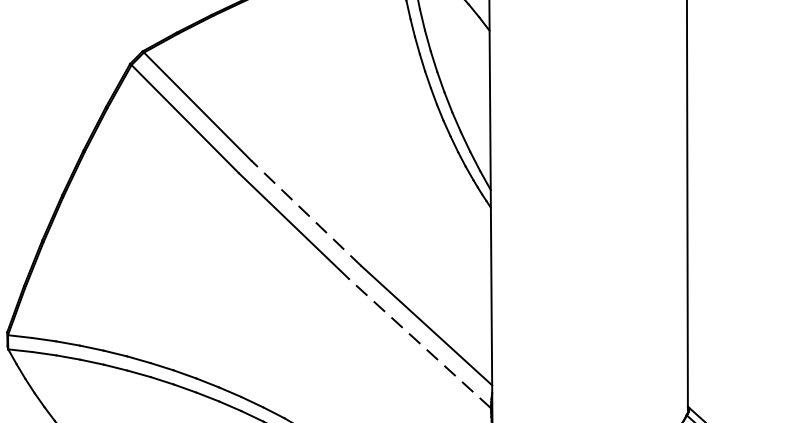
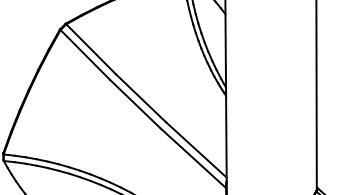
line: (305, 213) -> (140, 98), dashed -> solid
line: (420, 341) -> (193, 157), dashed -> solid

